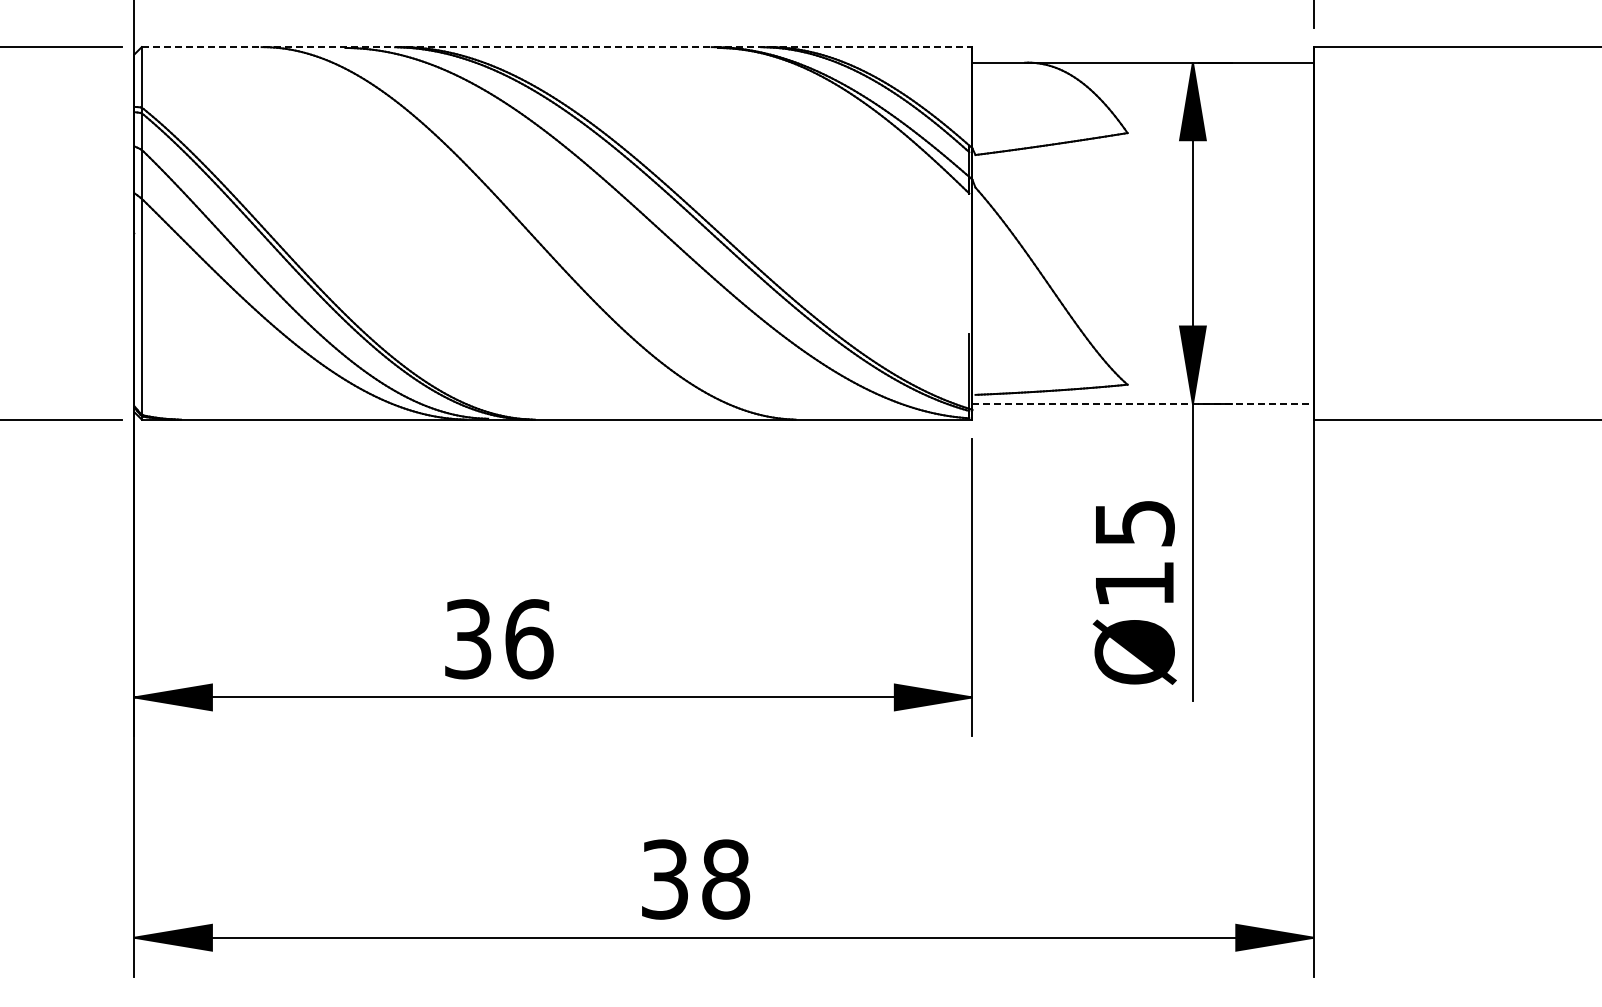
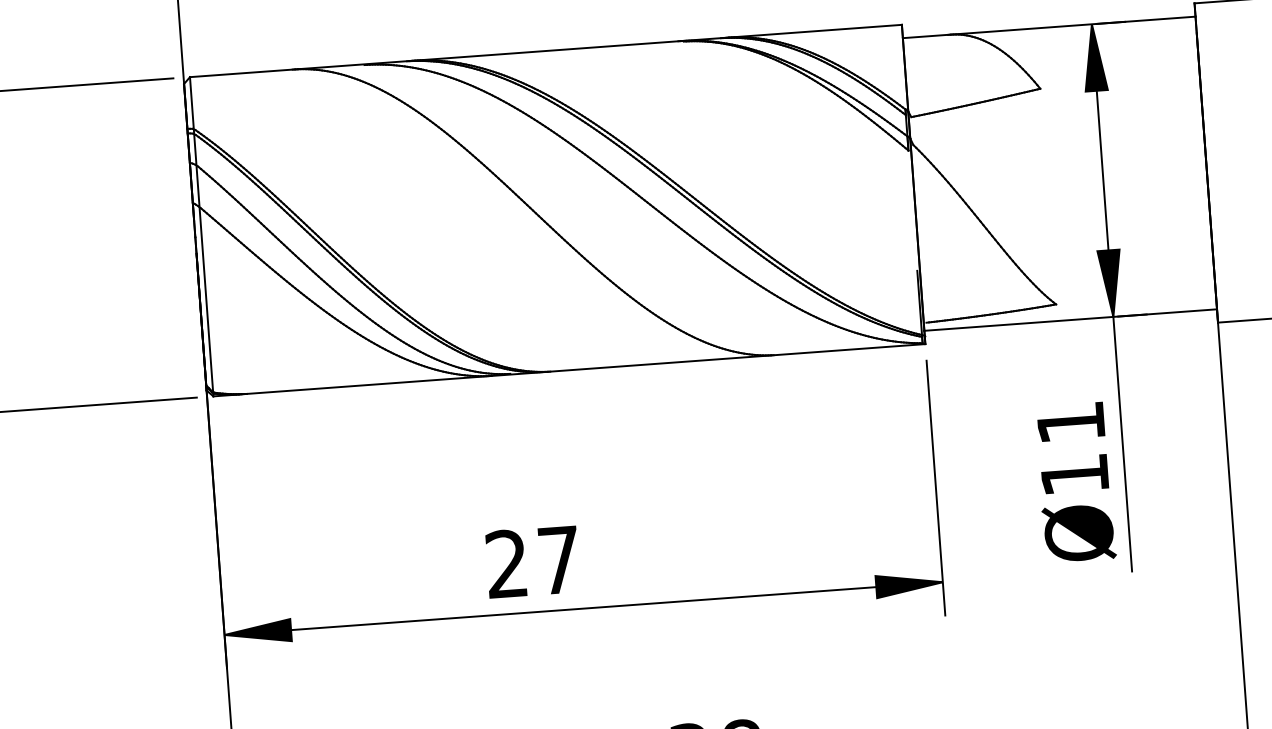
line: (557, 47) -> (546, 51), dashed -> solid
line: (1143, 404) -> (1071, 320), dashed -> solid
text: (1135, 523) -> (1071, 422), Ø15 -> Ø11
text: (499, 639) -> (533, 562), 36 -> 27

